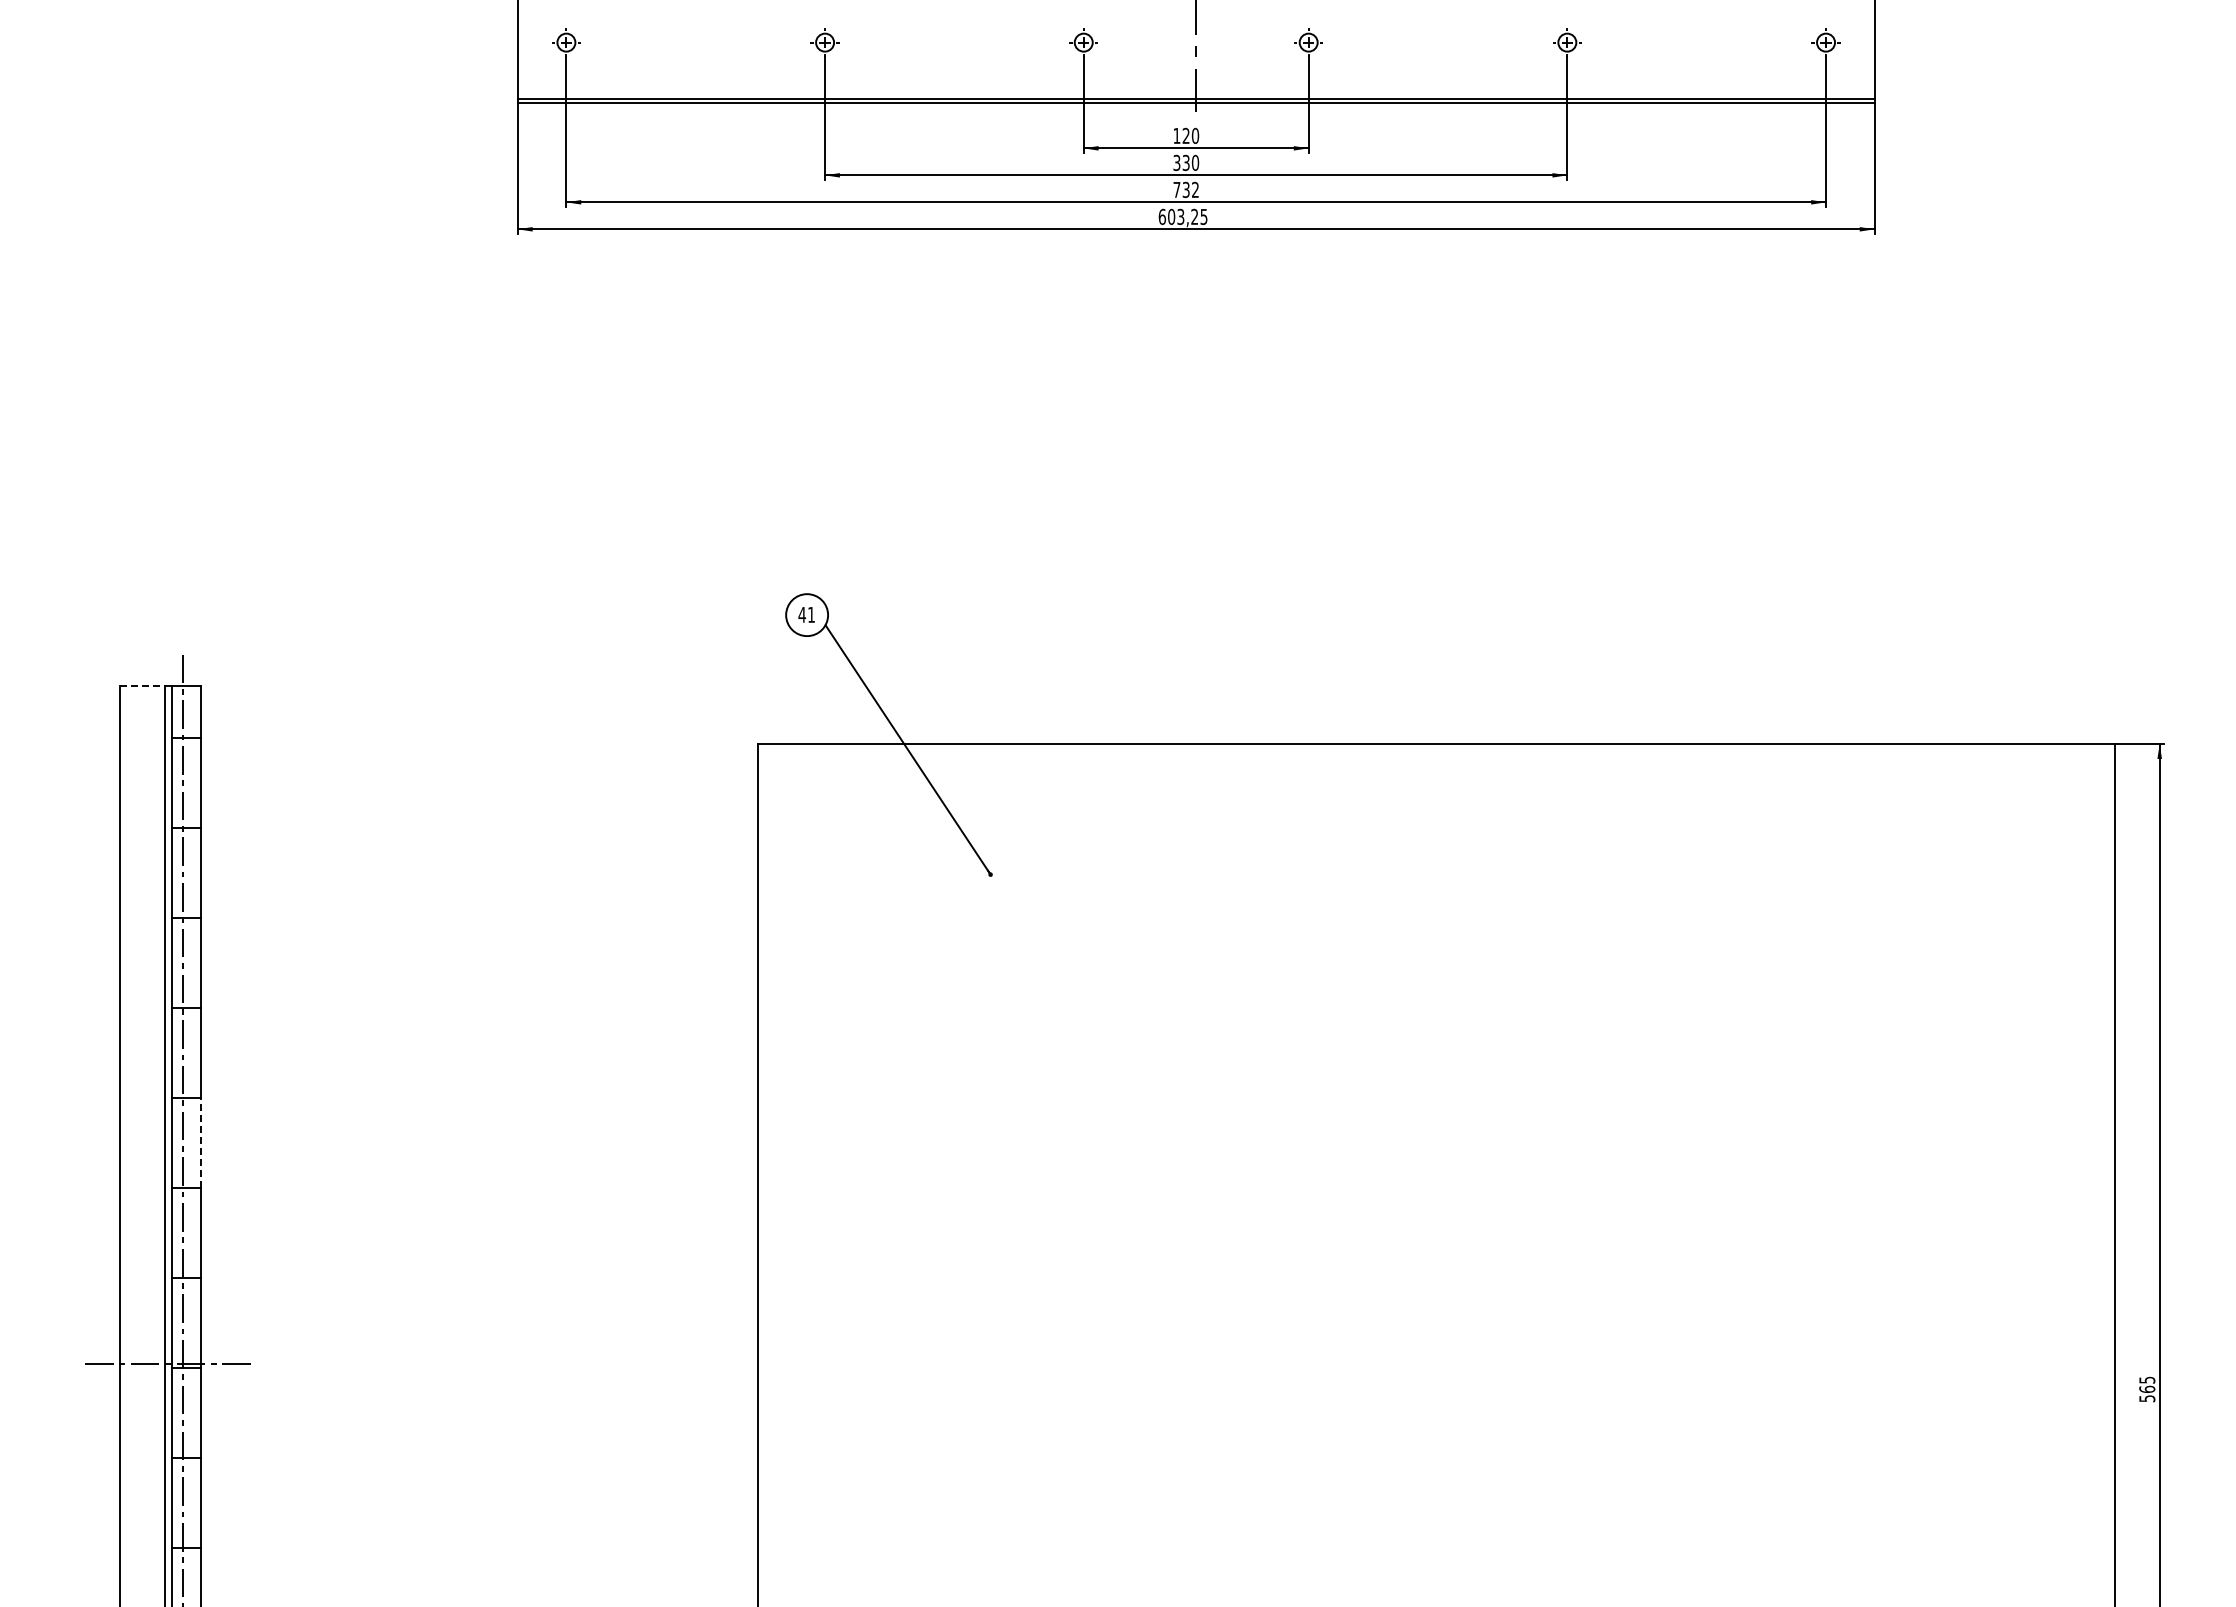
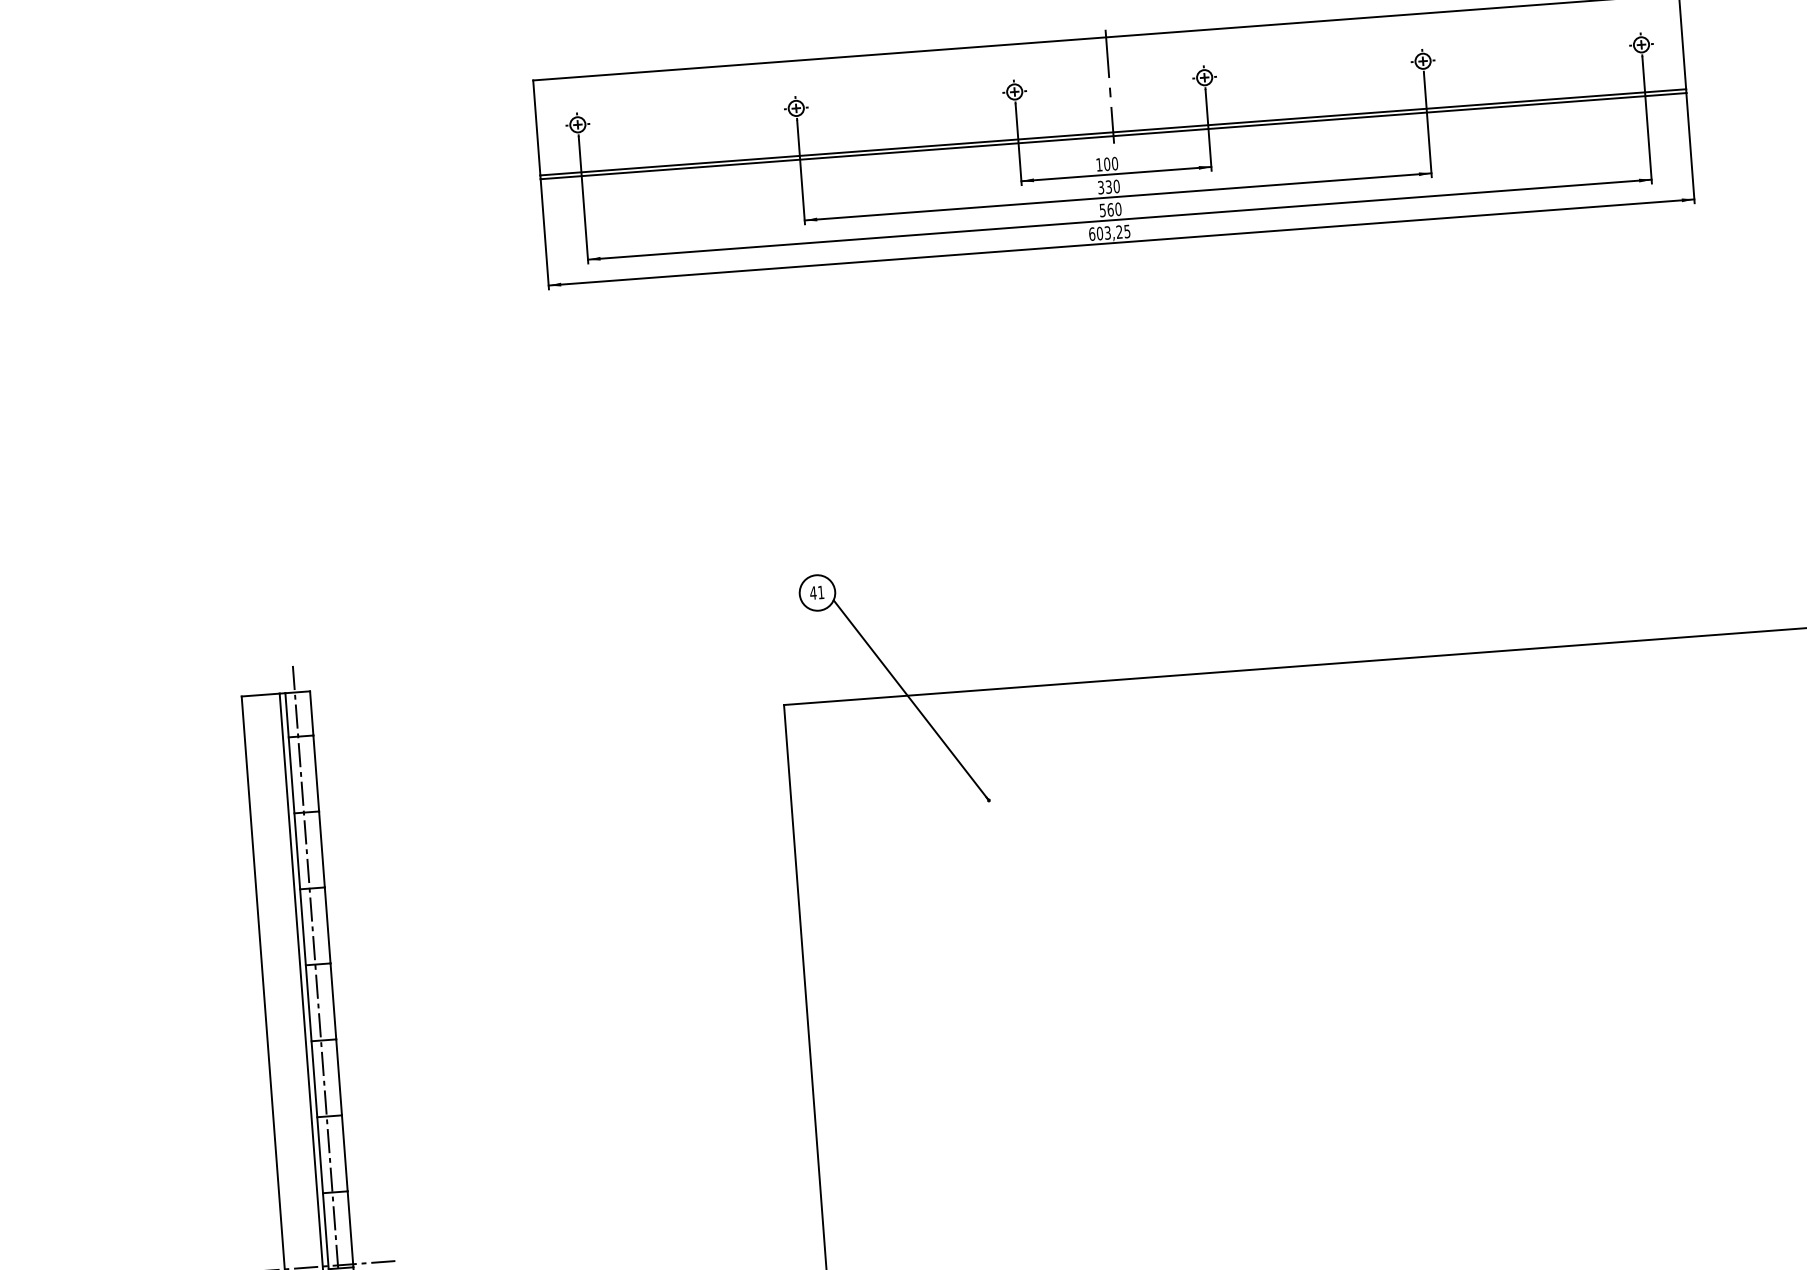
text: (1185, 135) -> (1106, 163), 120 -> 100
text: (1186, 189) -> (1110, 209), 732 -> 560
line: (142, 686) -> (260, 695), dashed -> solid
line: (200, 1143) -> (338, 1077), dashed -> solid

